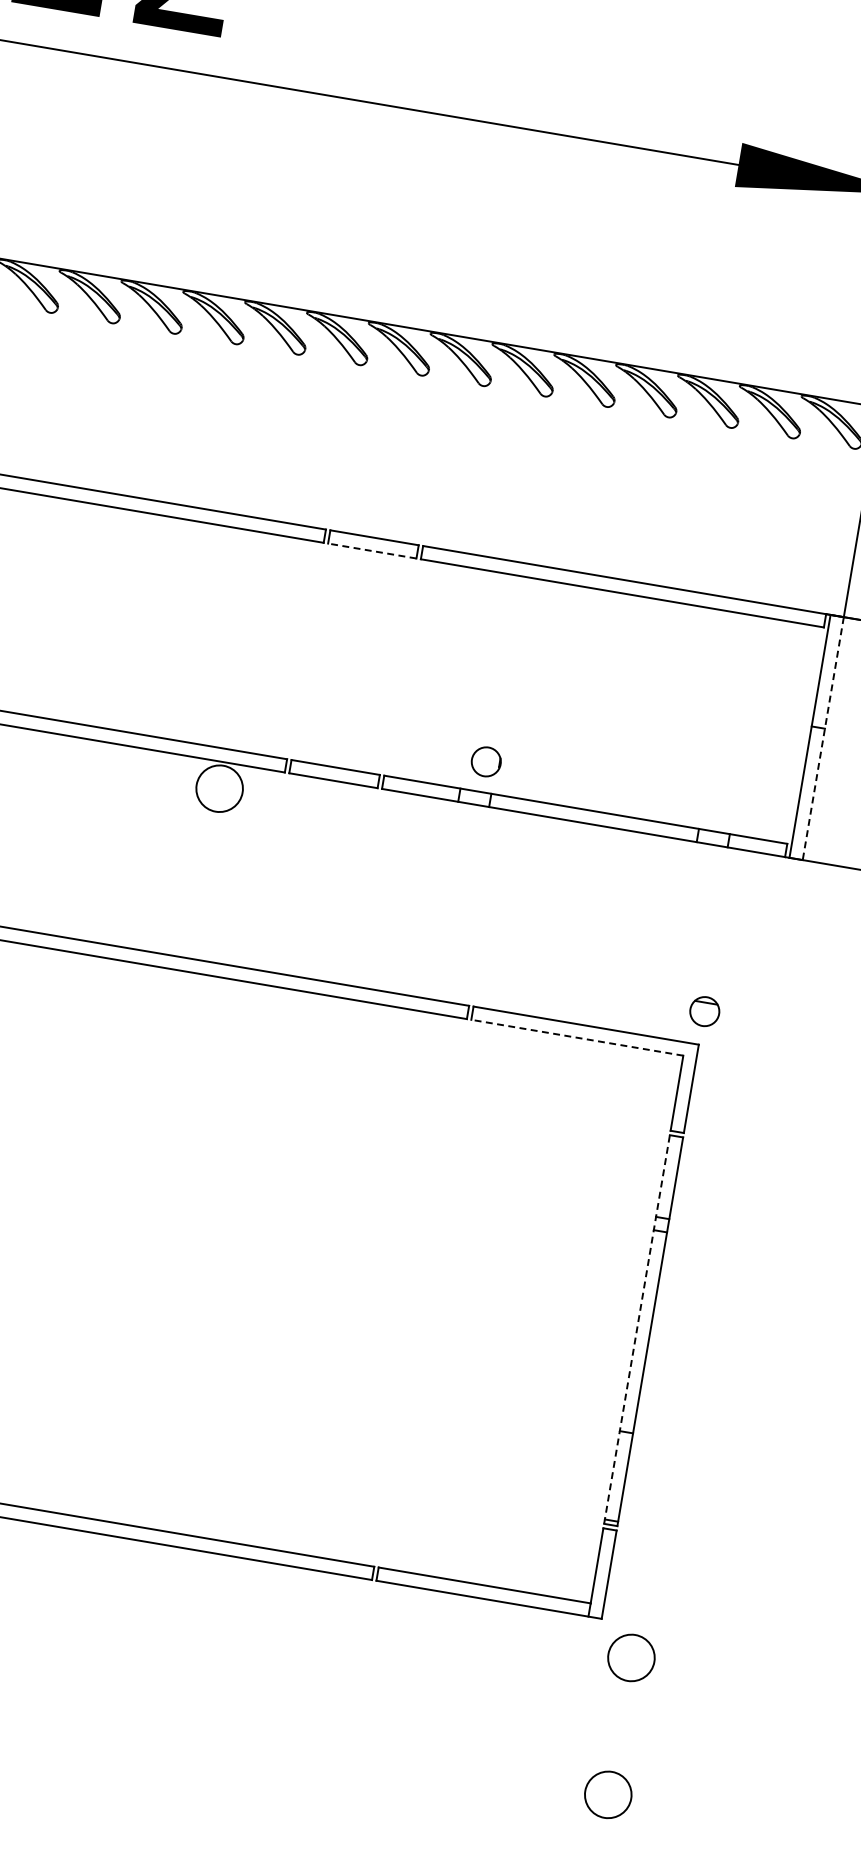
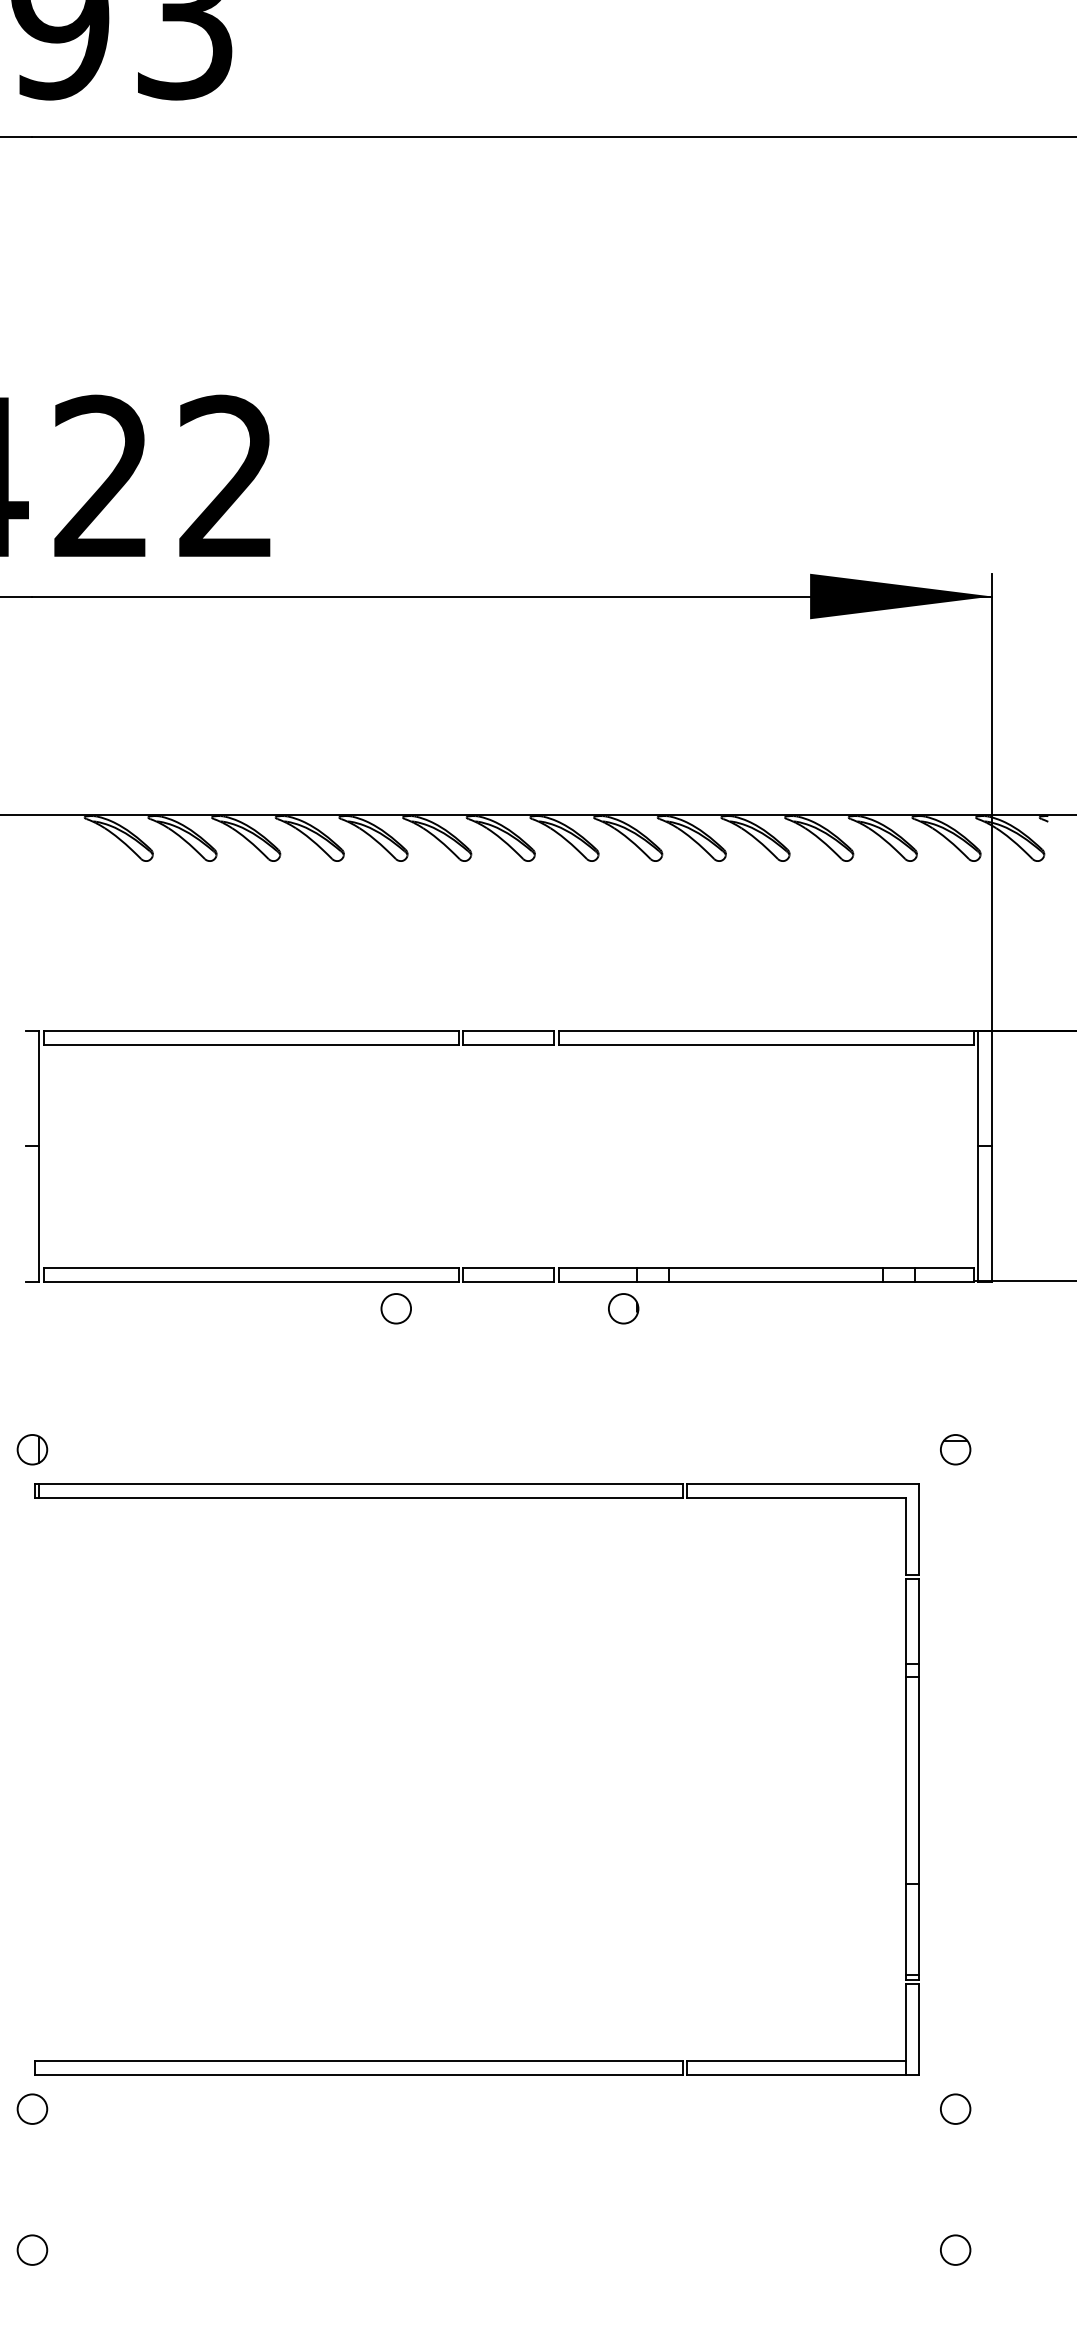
line: (371, 551) -> (508, 1045), dashed -> solid
line: (823, 738) -> (992, 1156), dashed -> solid
circle: (486, 761) -> (623, 1308), moved
circle: (219, 788) -> (396, 1308), size x0.62
part: (704, 1011) -> (955, 1449), moved
line: (576, 1037) -> (795, 1497), dashed -> solid
line: (637, 1328) -> (905, 1778), dashed -> solid
circle: (631, 1657) -> (955, 2108), size x0.62
circle: (608, 1794) -> (955, 2249), size x0.62

